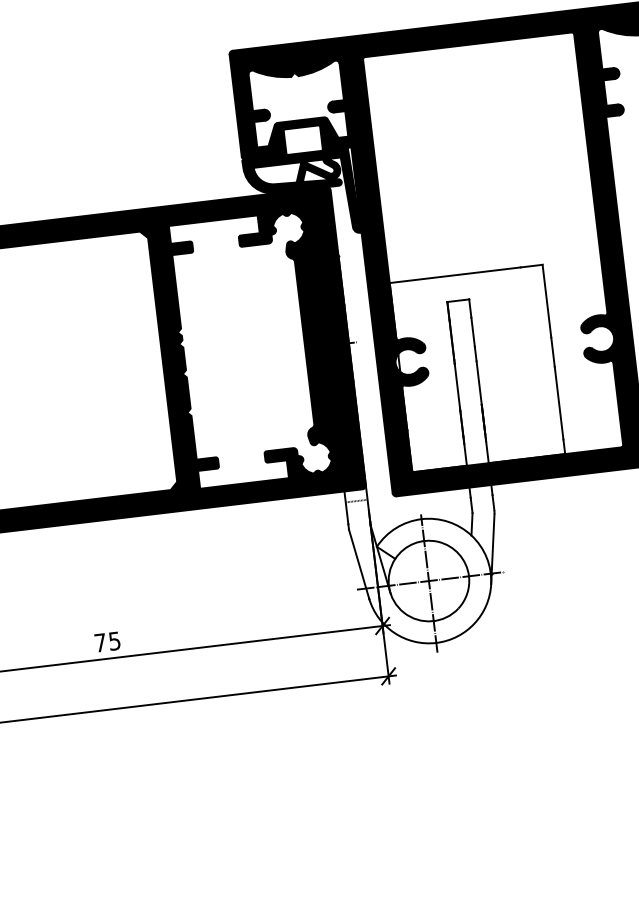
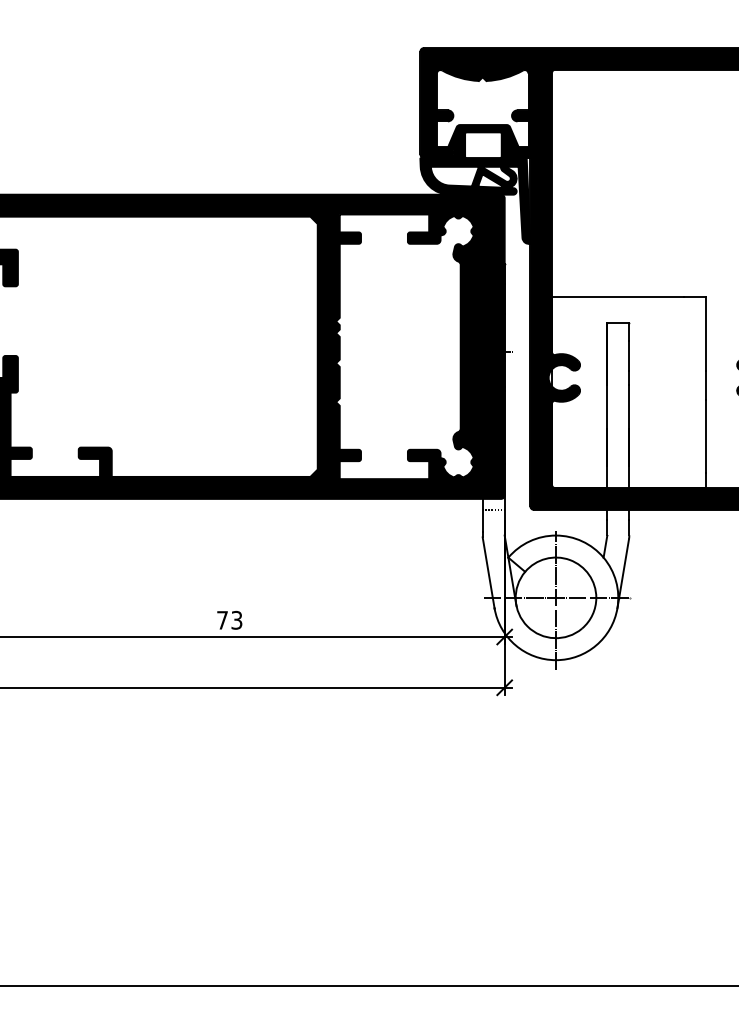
text: (115, 640) -> (237, 619), 75 -> 73

